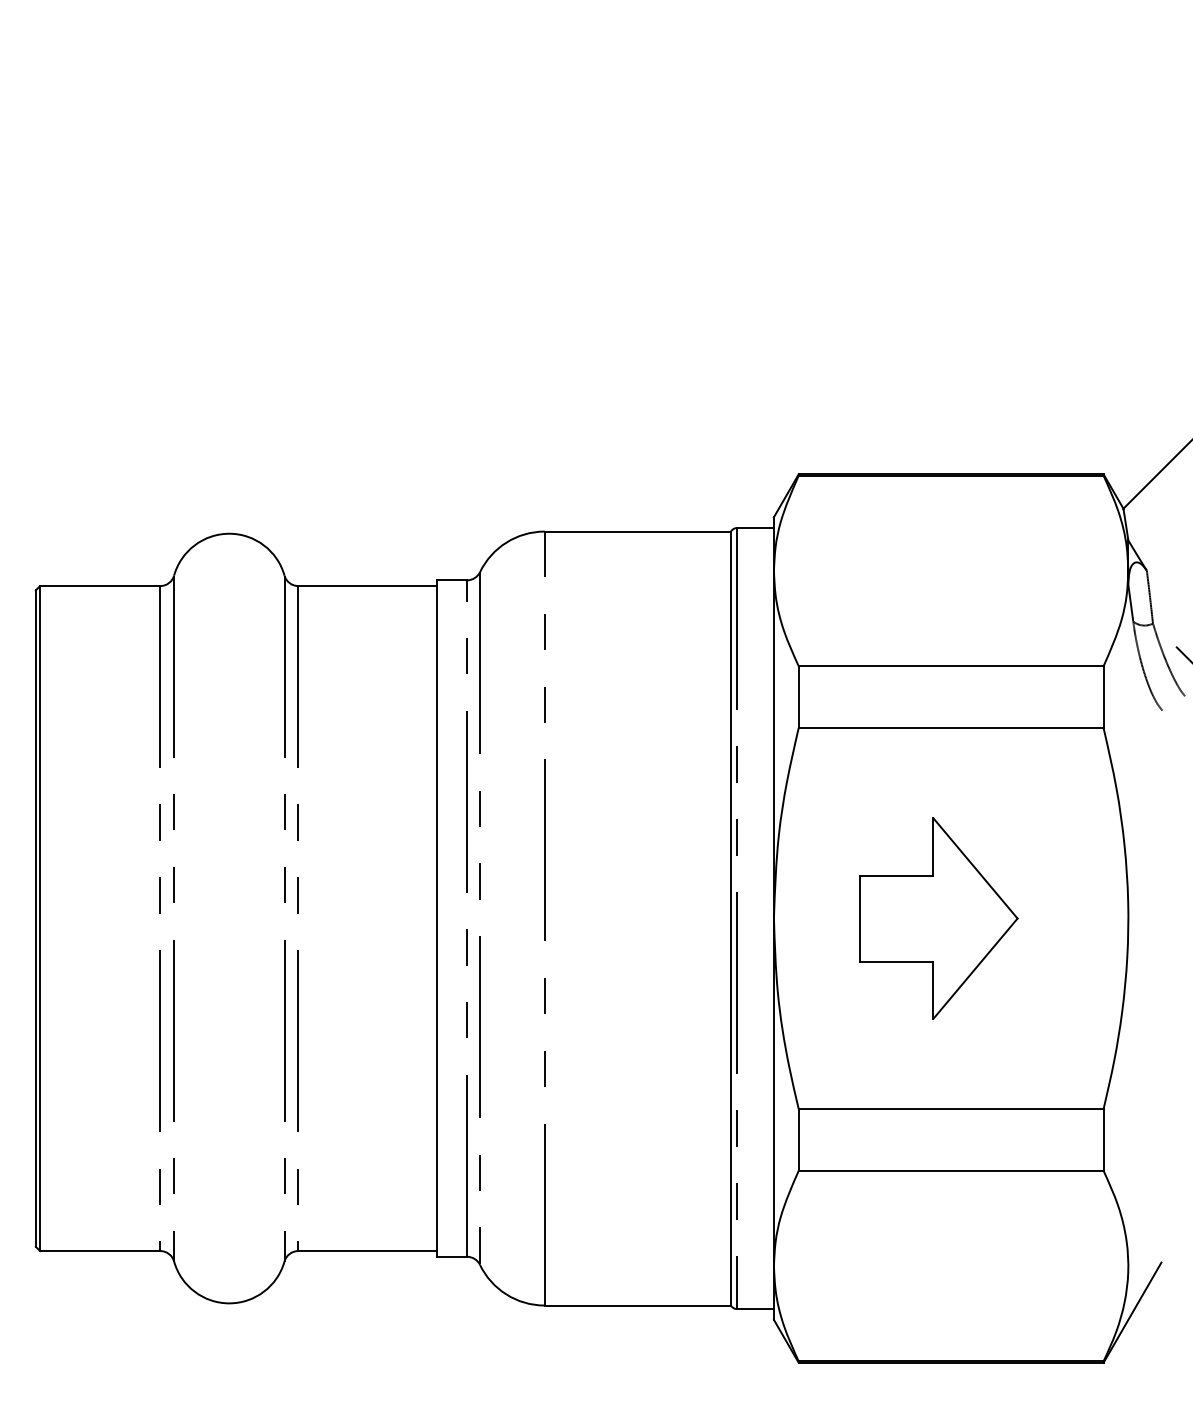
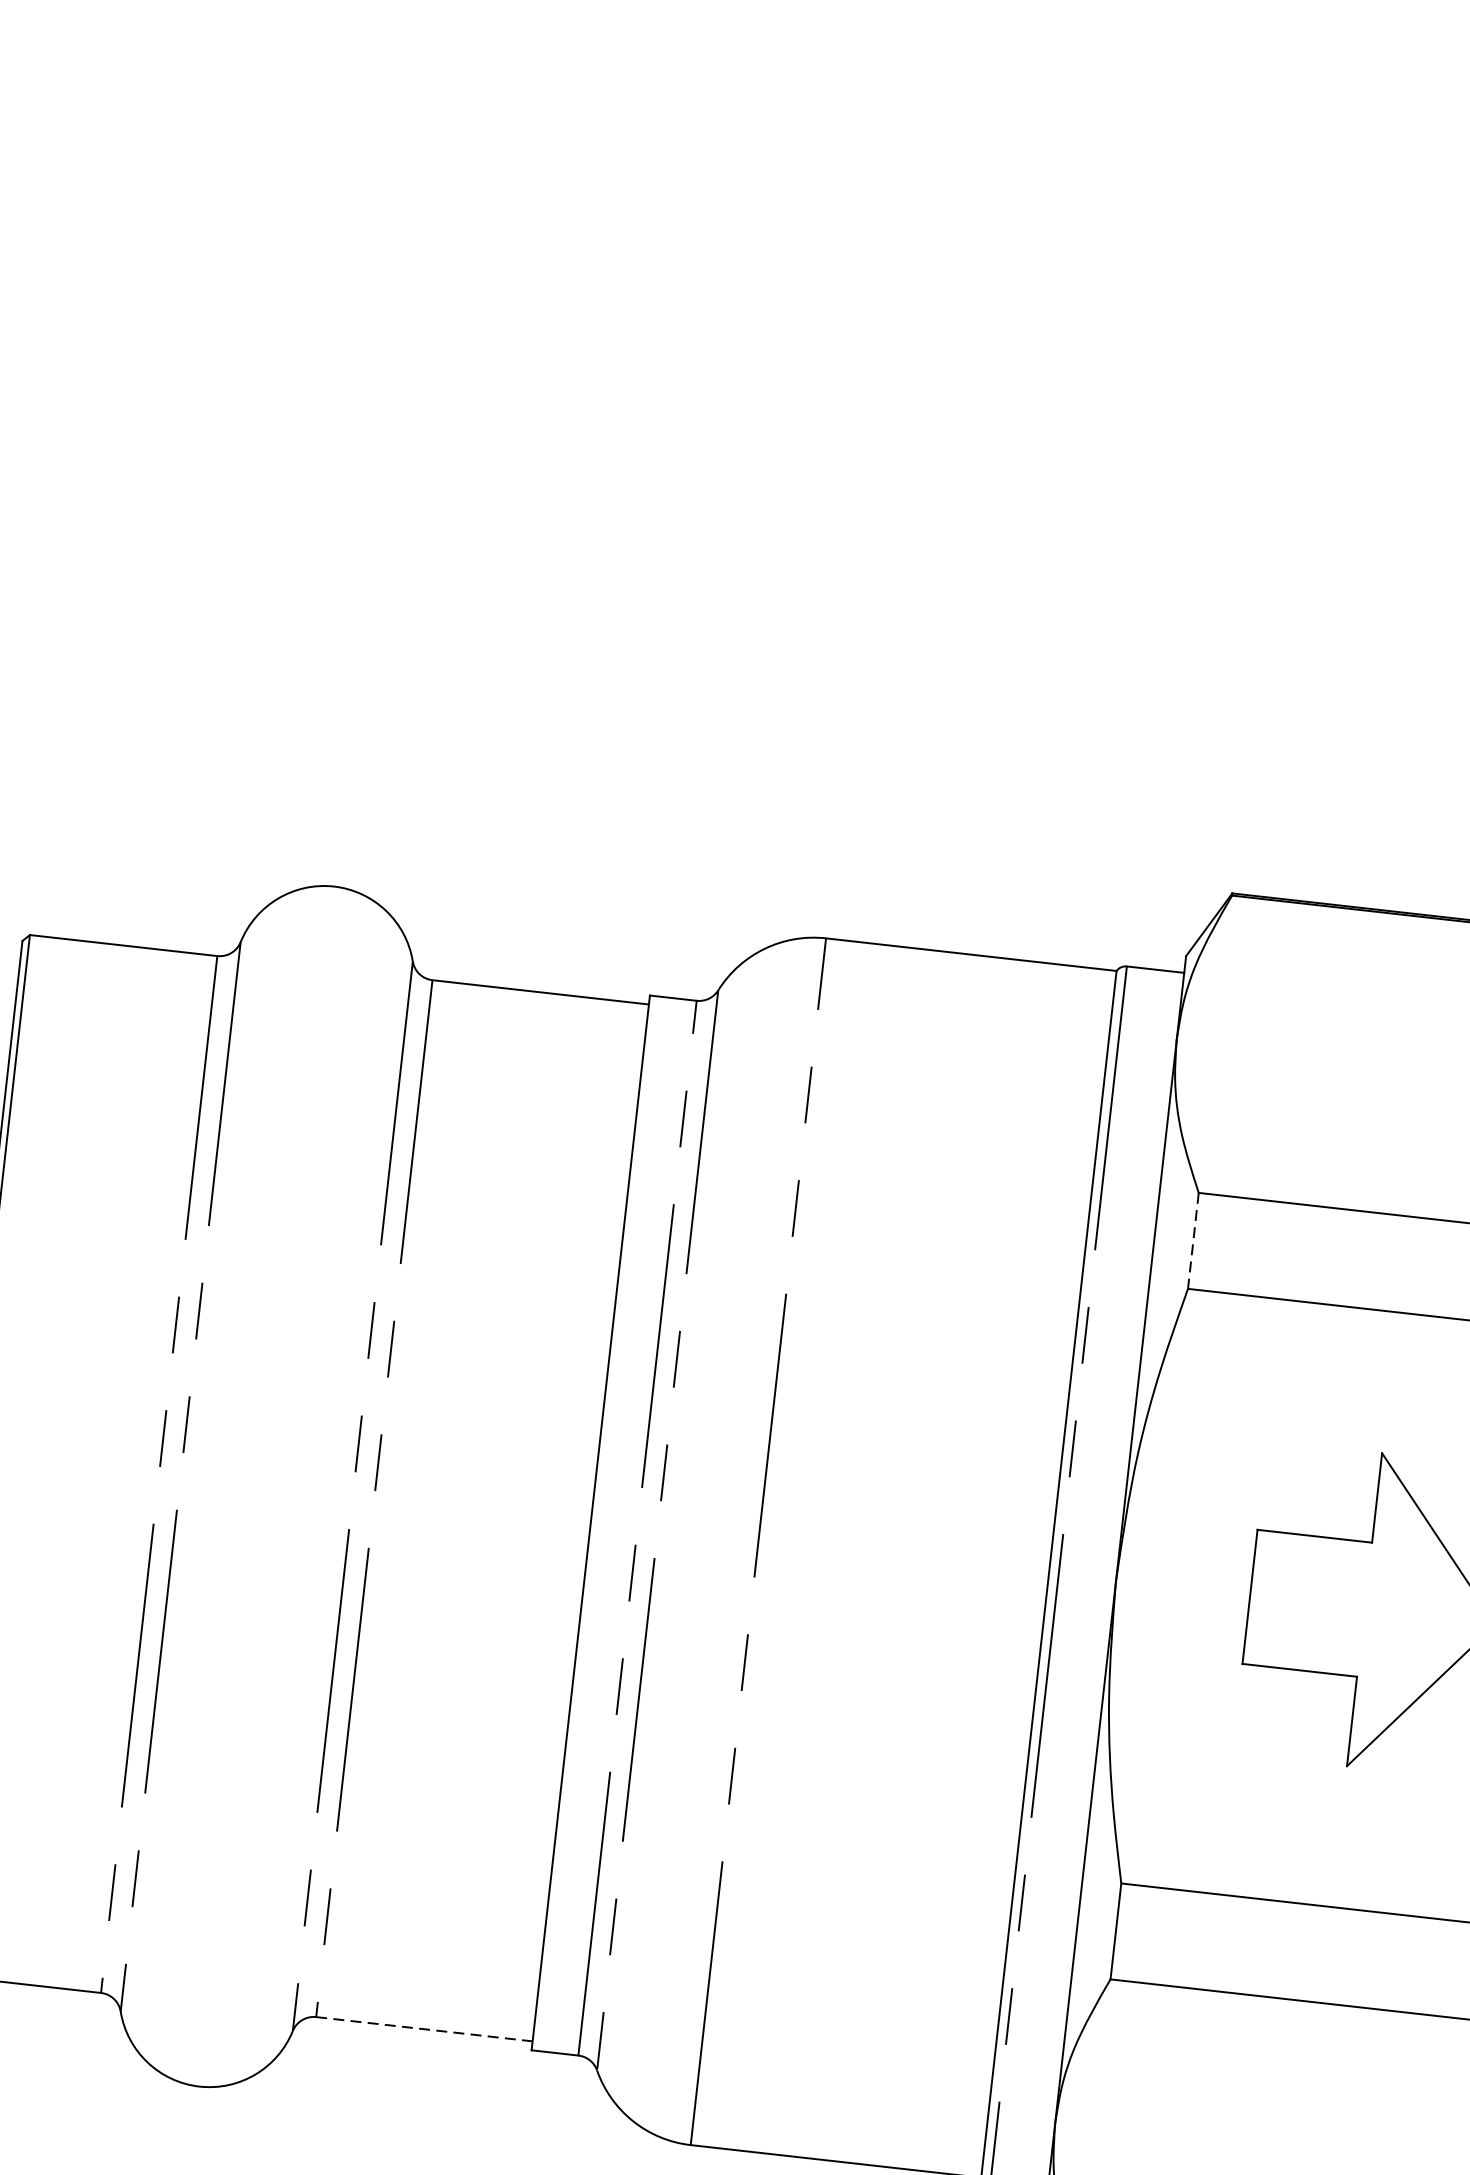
line: (798, 697) -> (1192, 1241), solid -> dashed
line: (368, 1251) -> (425, 2030), solid -> dashed

